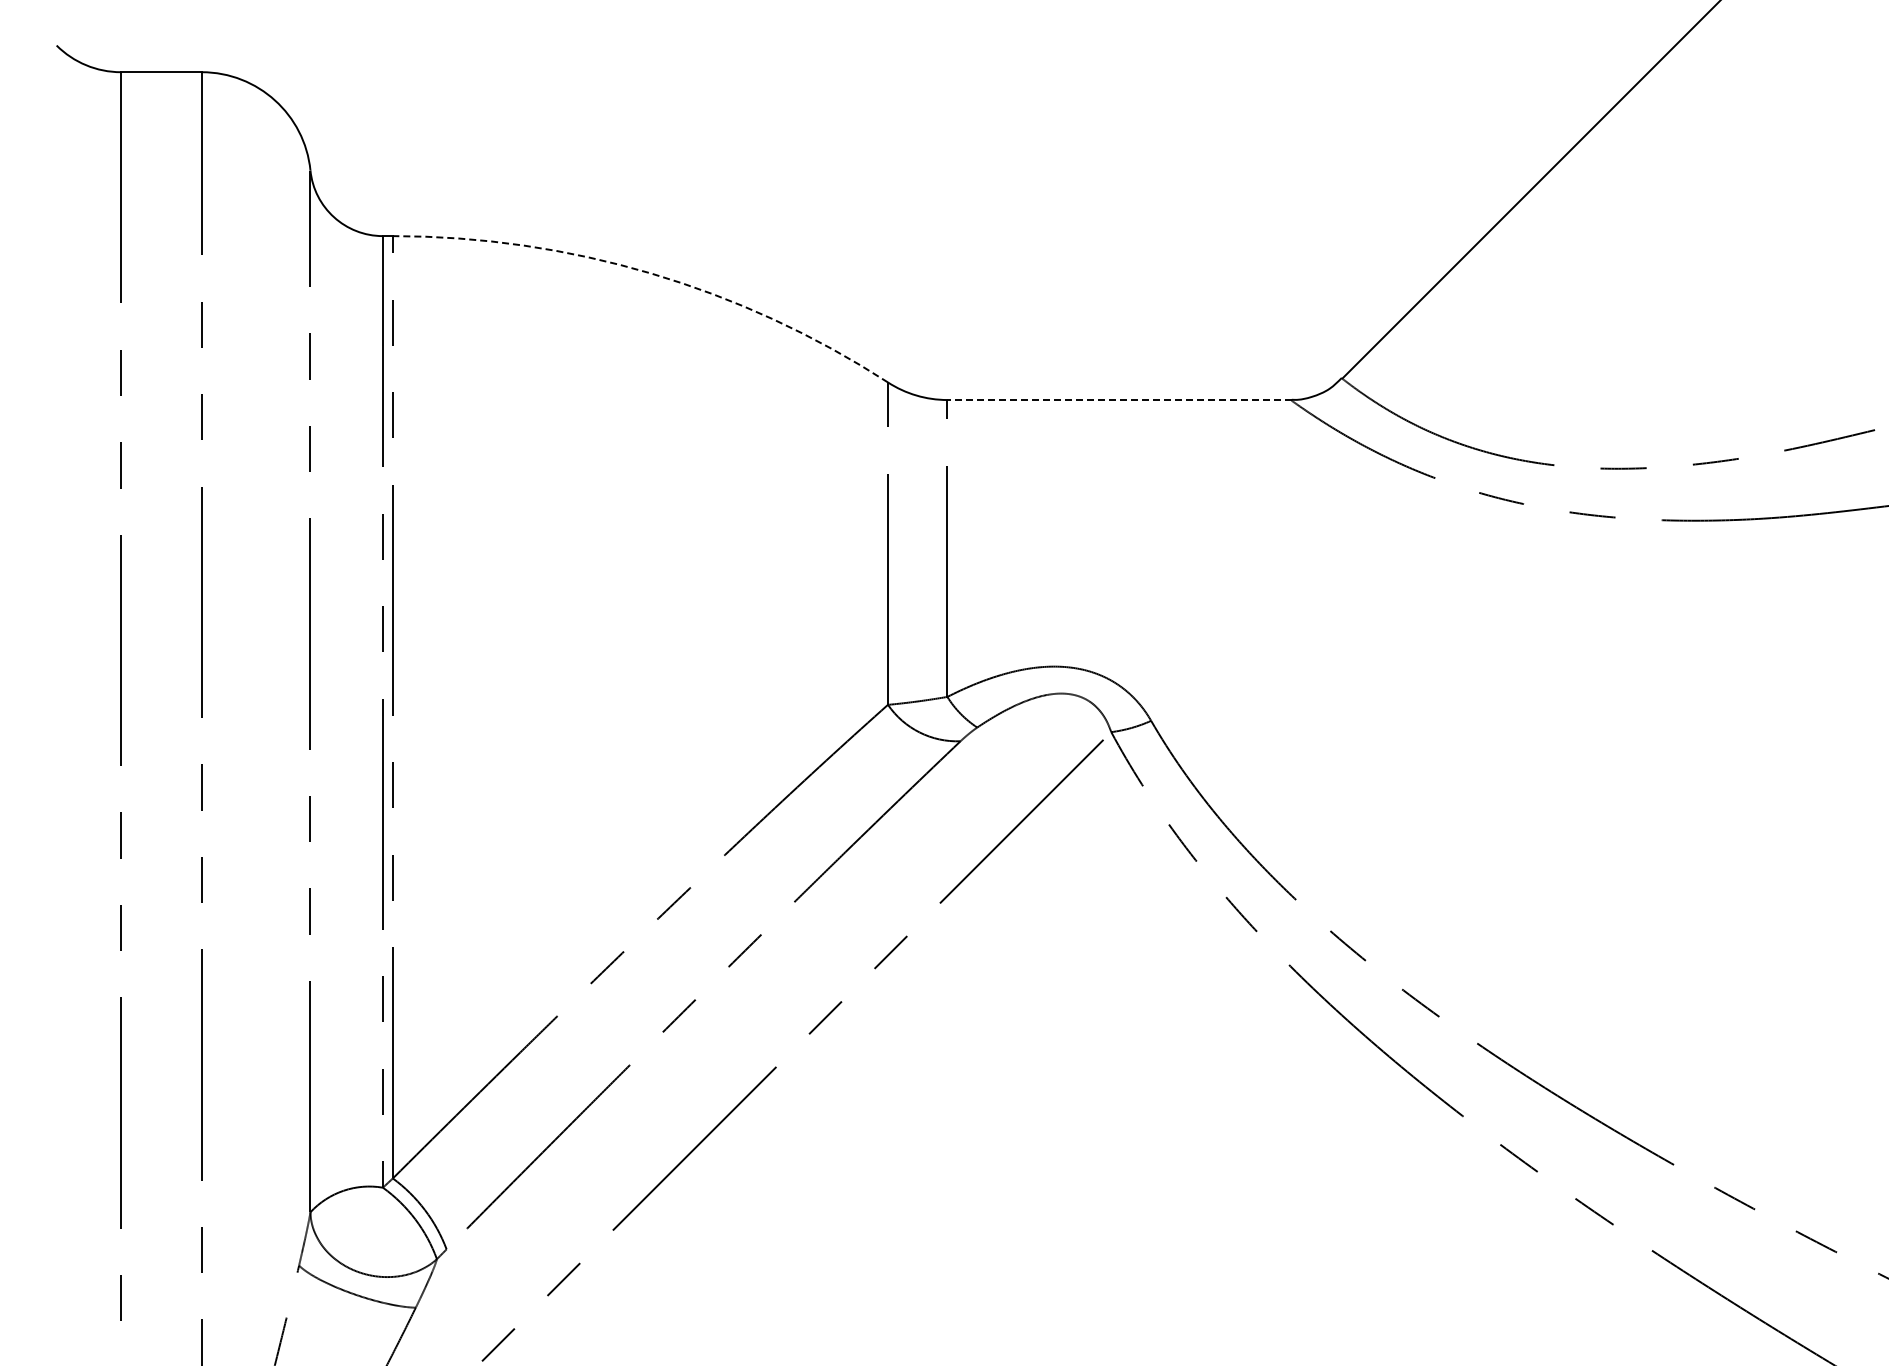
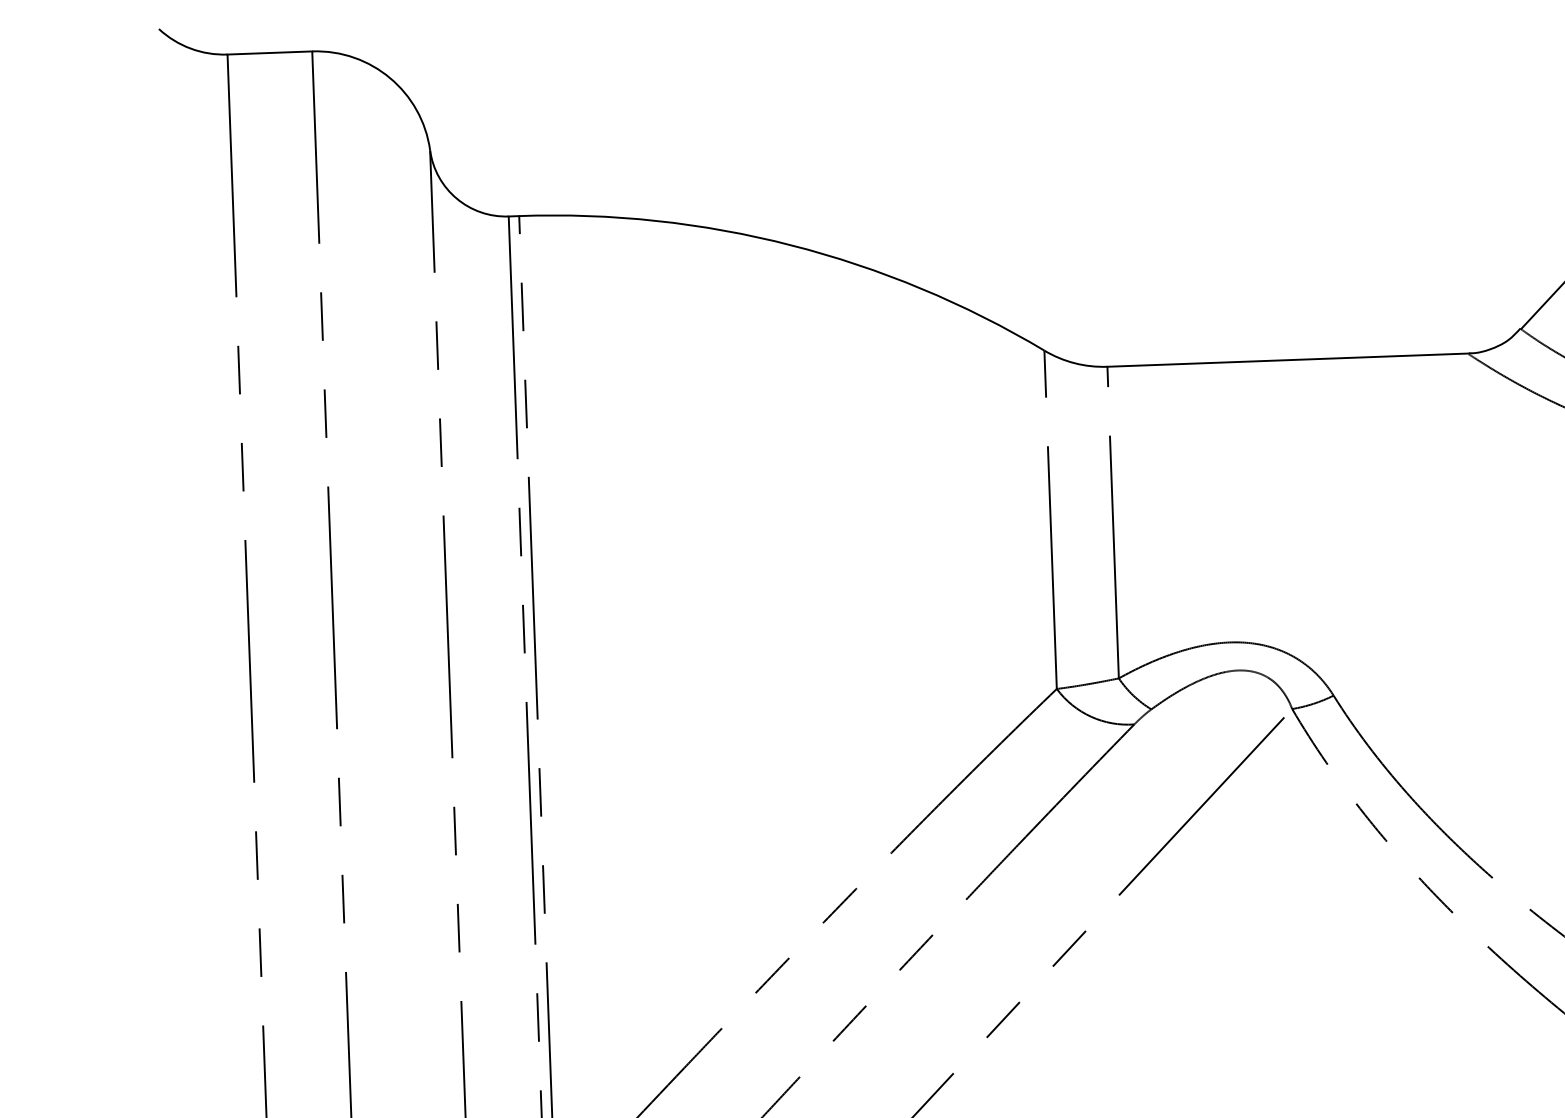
arc: (651, 273) -> (792, 245), dashed -> solid
line: (1119, 400) -> (1288, 360), dashed -> solid

